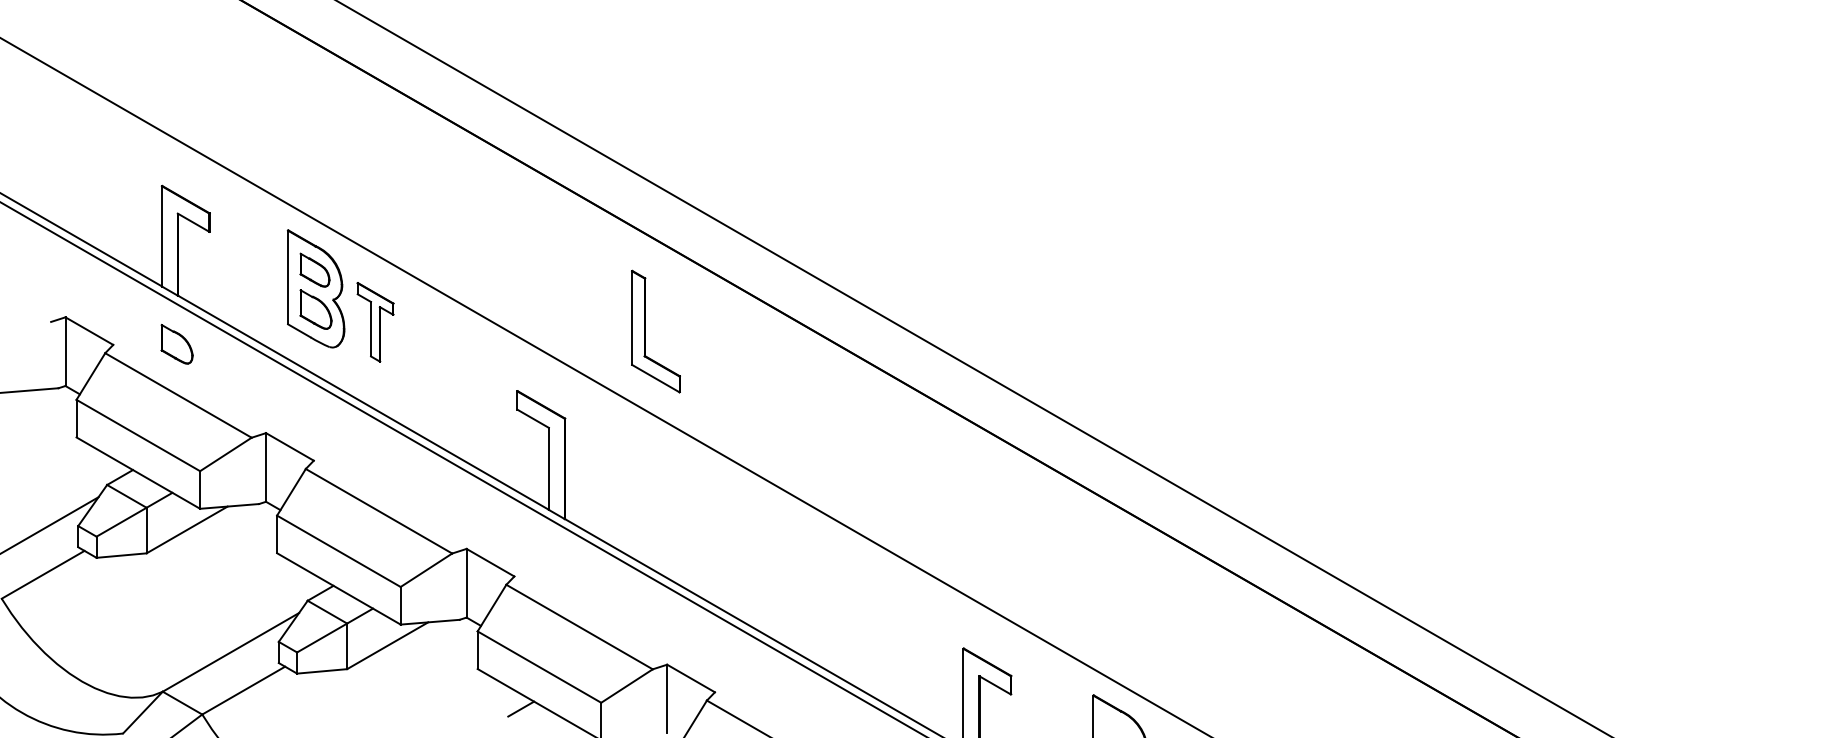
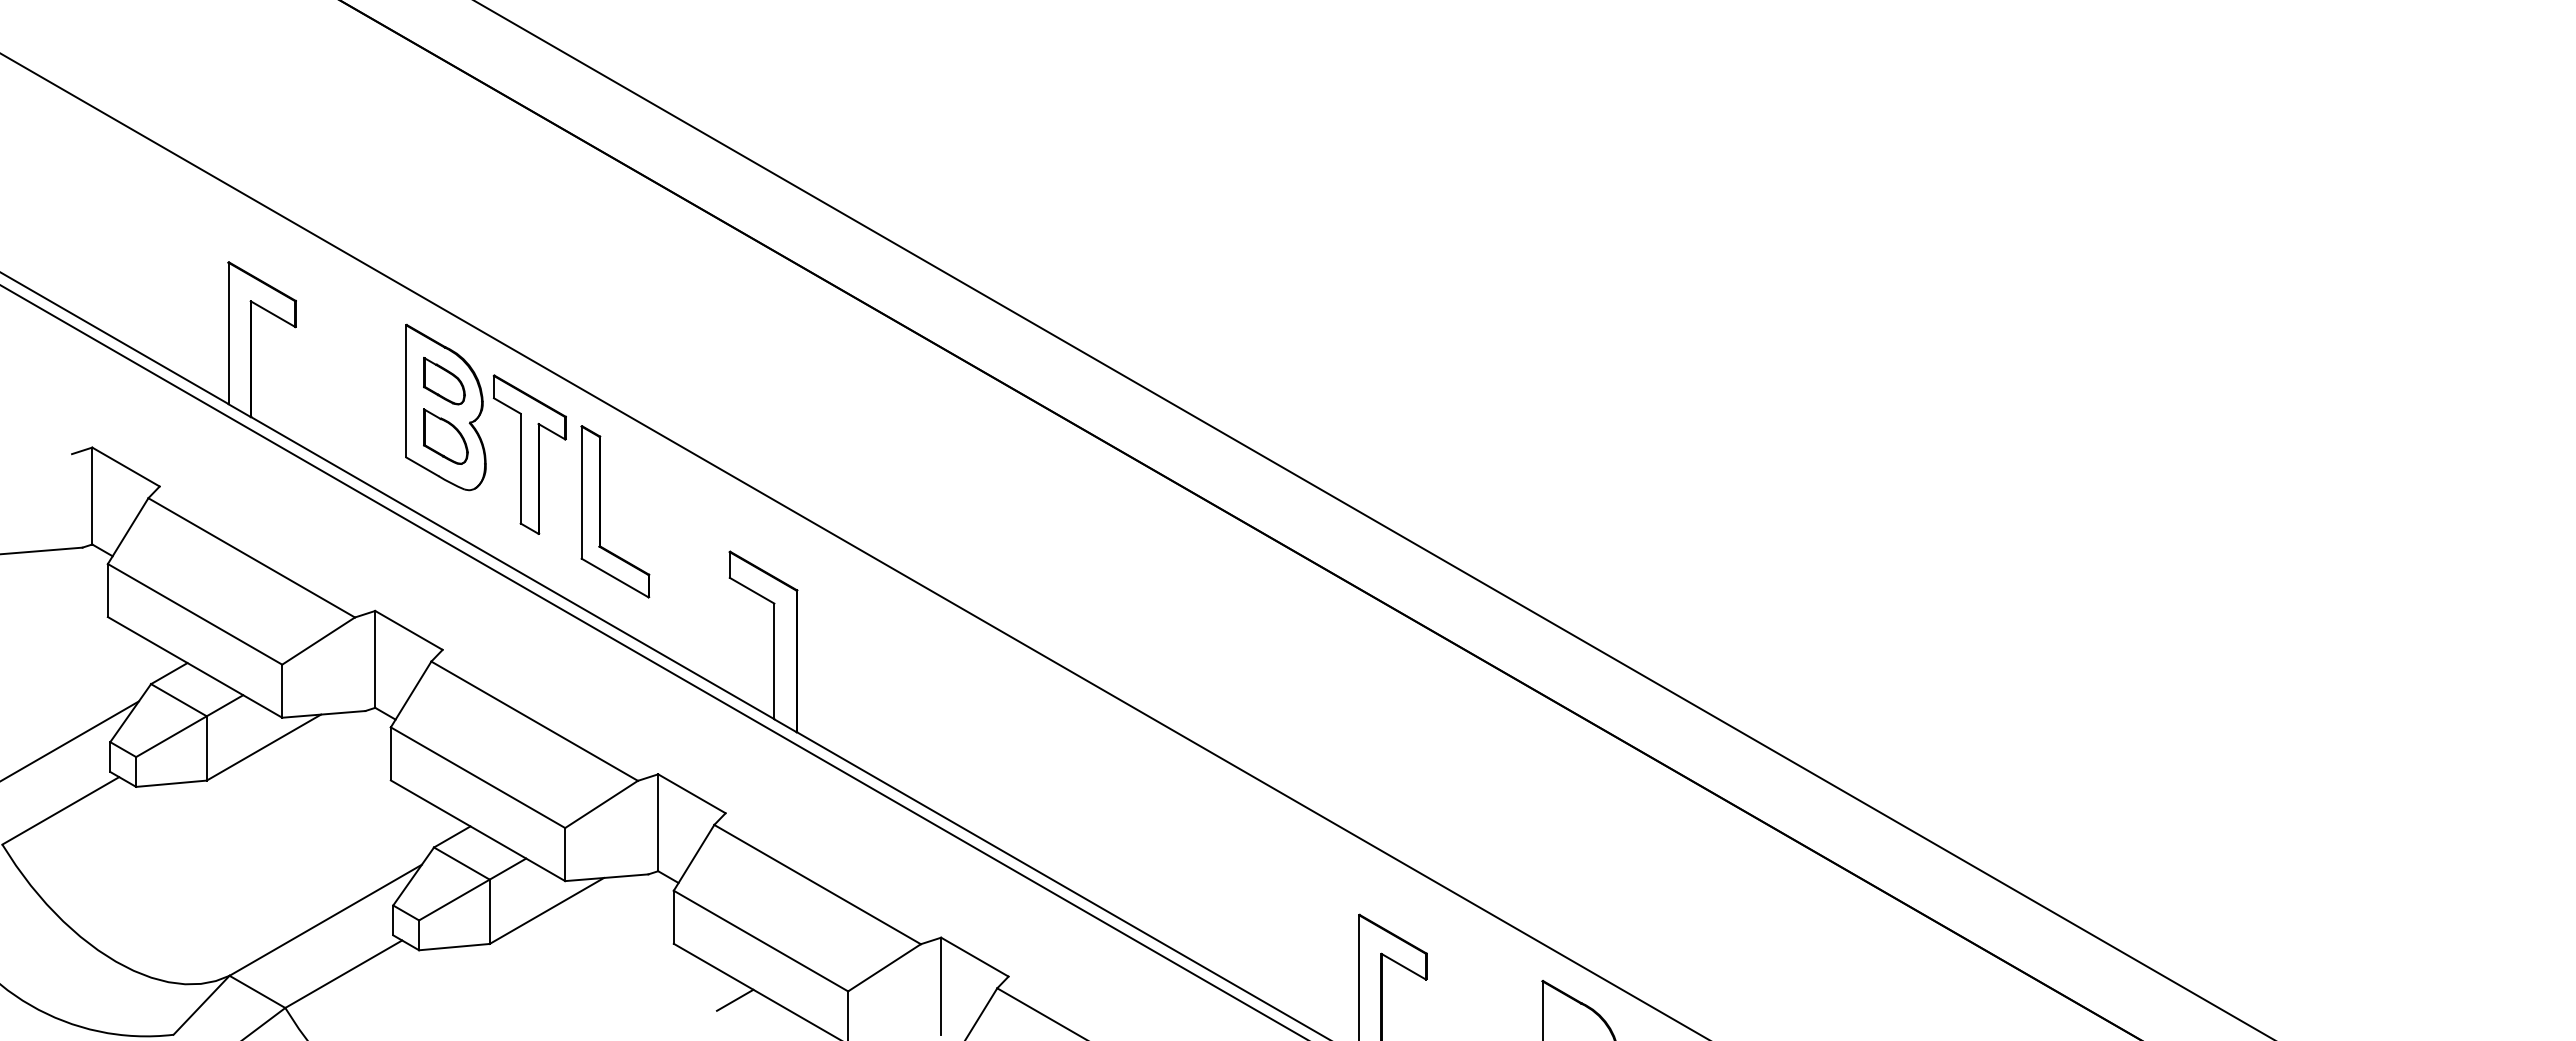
part: (375, 322) -> (529, 454), size x1.43
part: (645, 331) -> (600, 511), moved
part: (176, 344) -> (249, 485), removed

